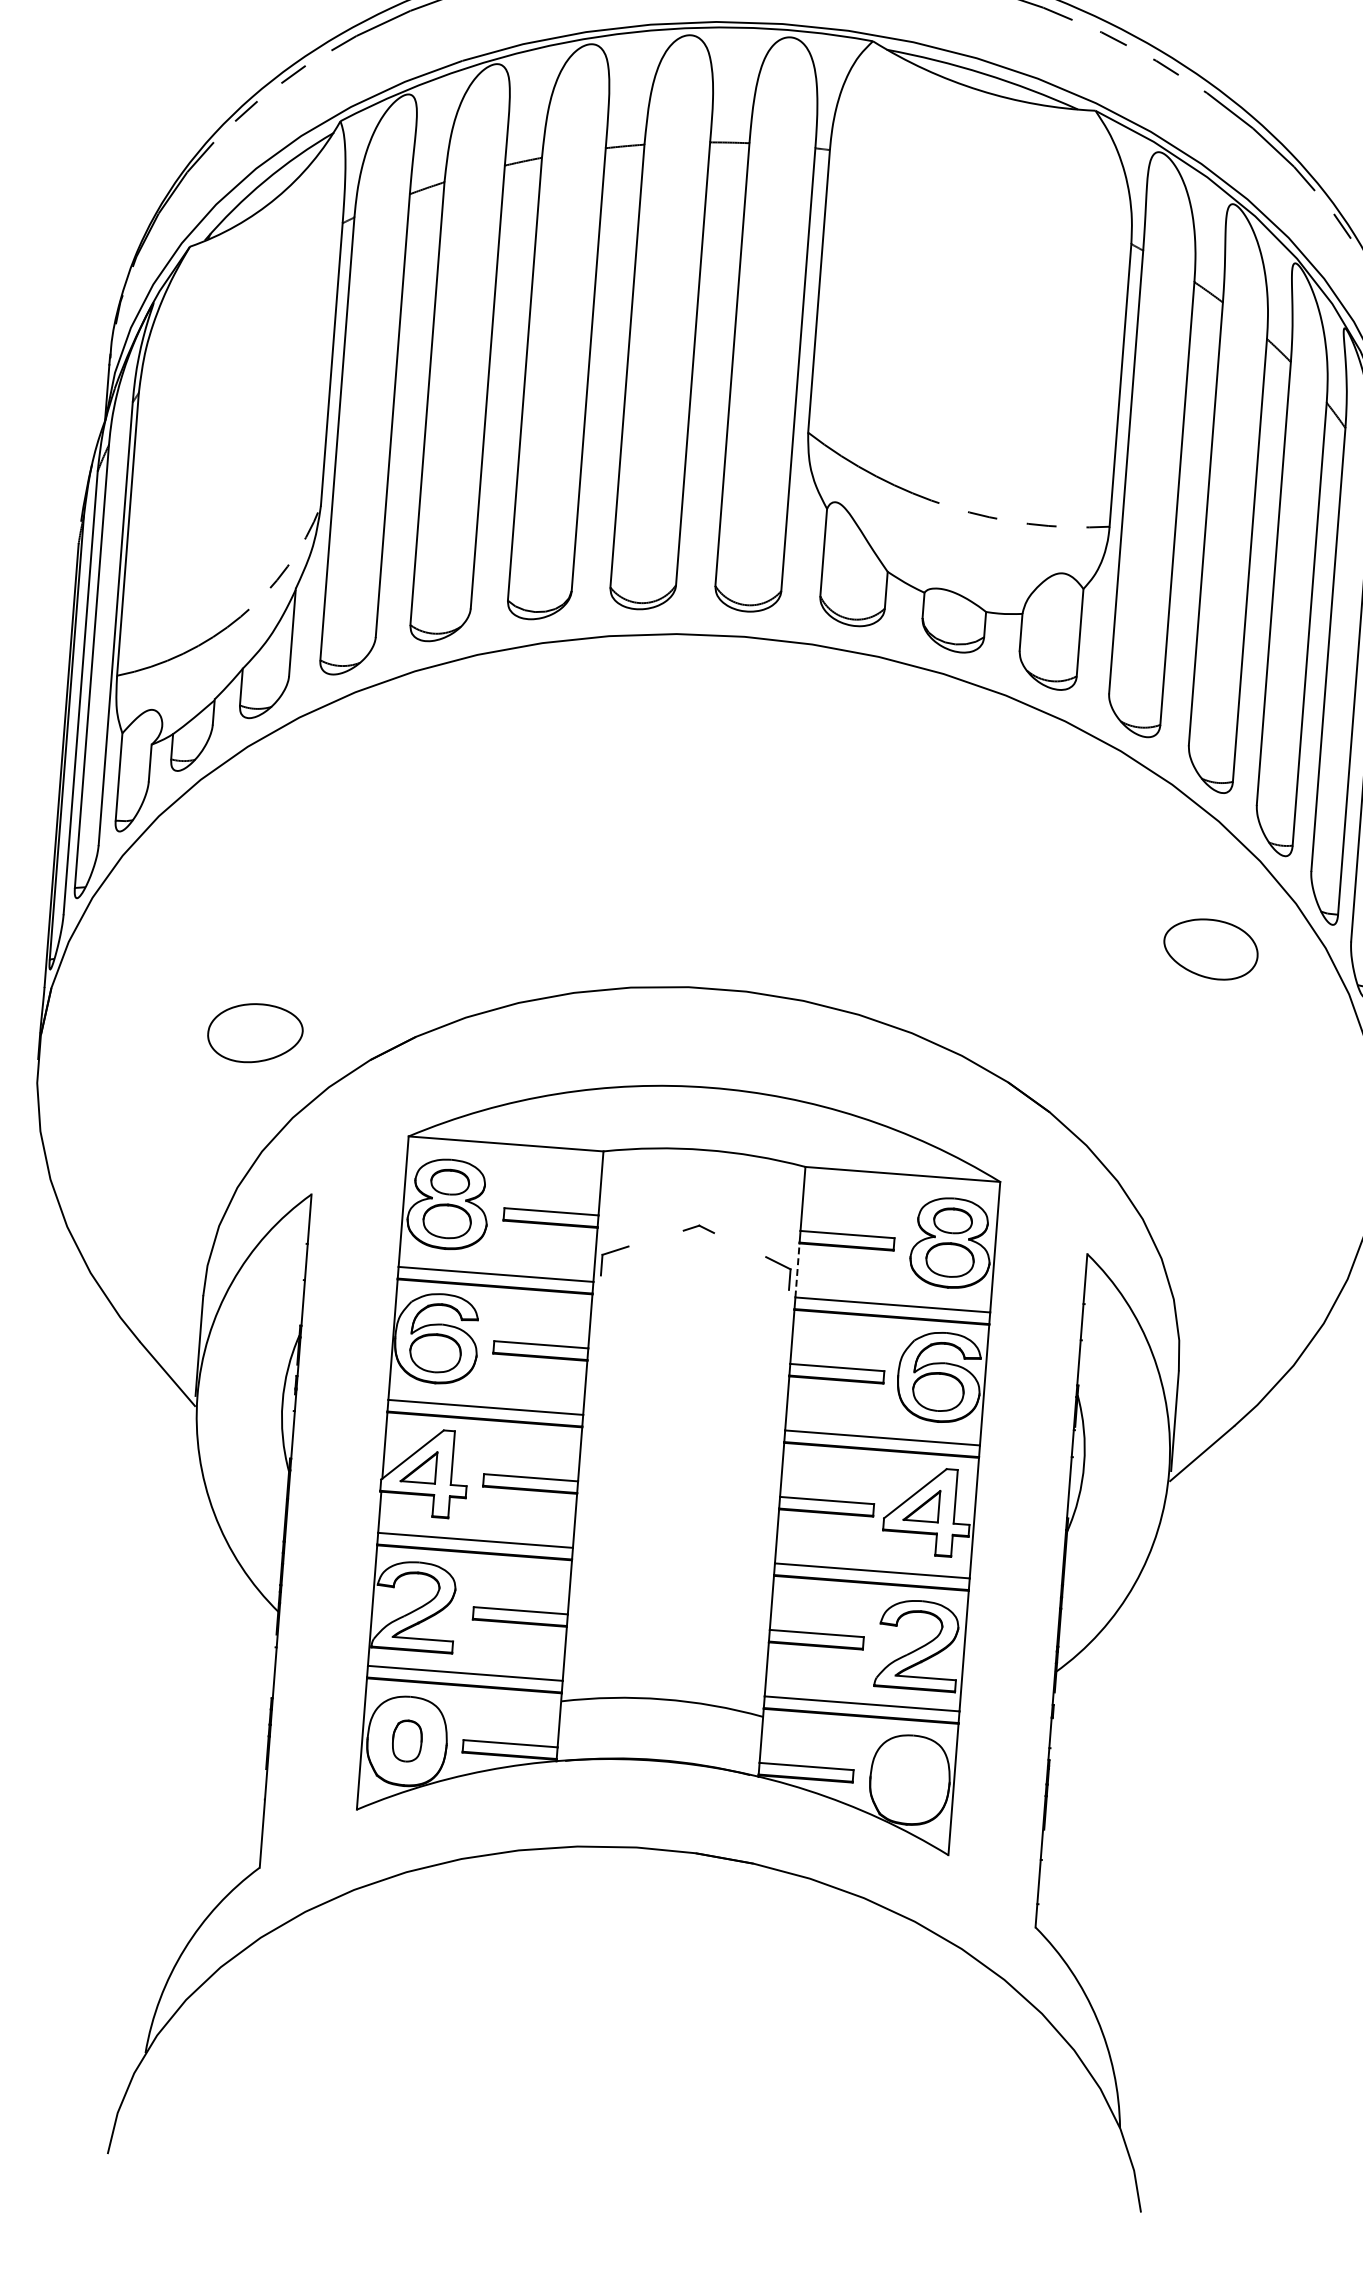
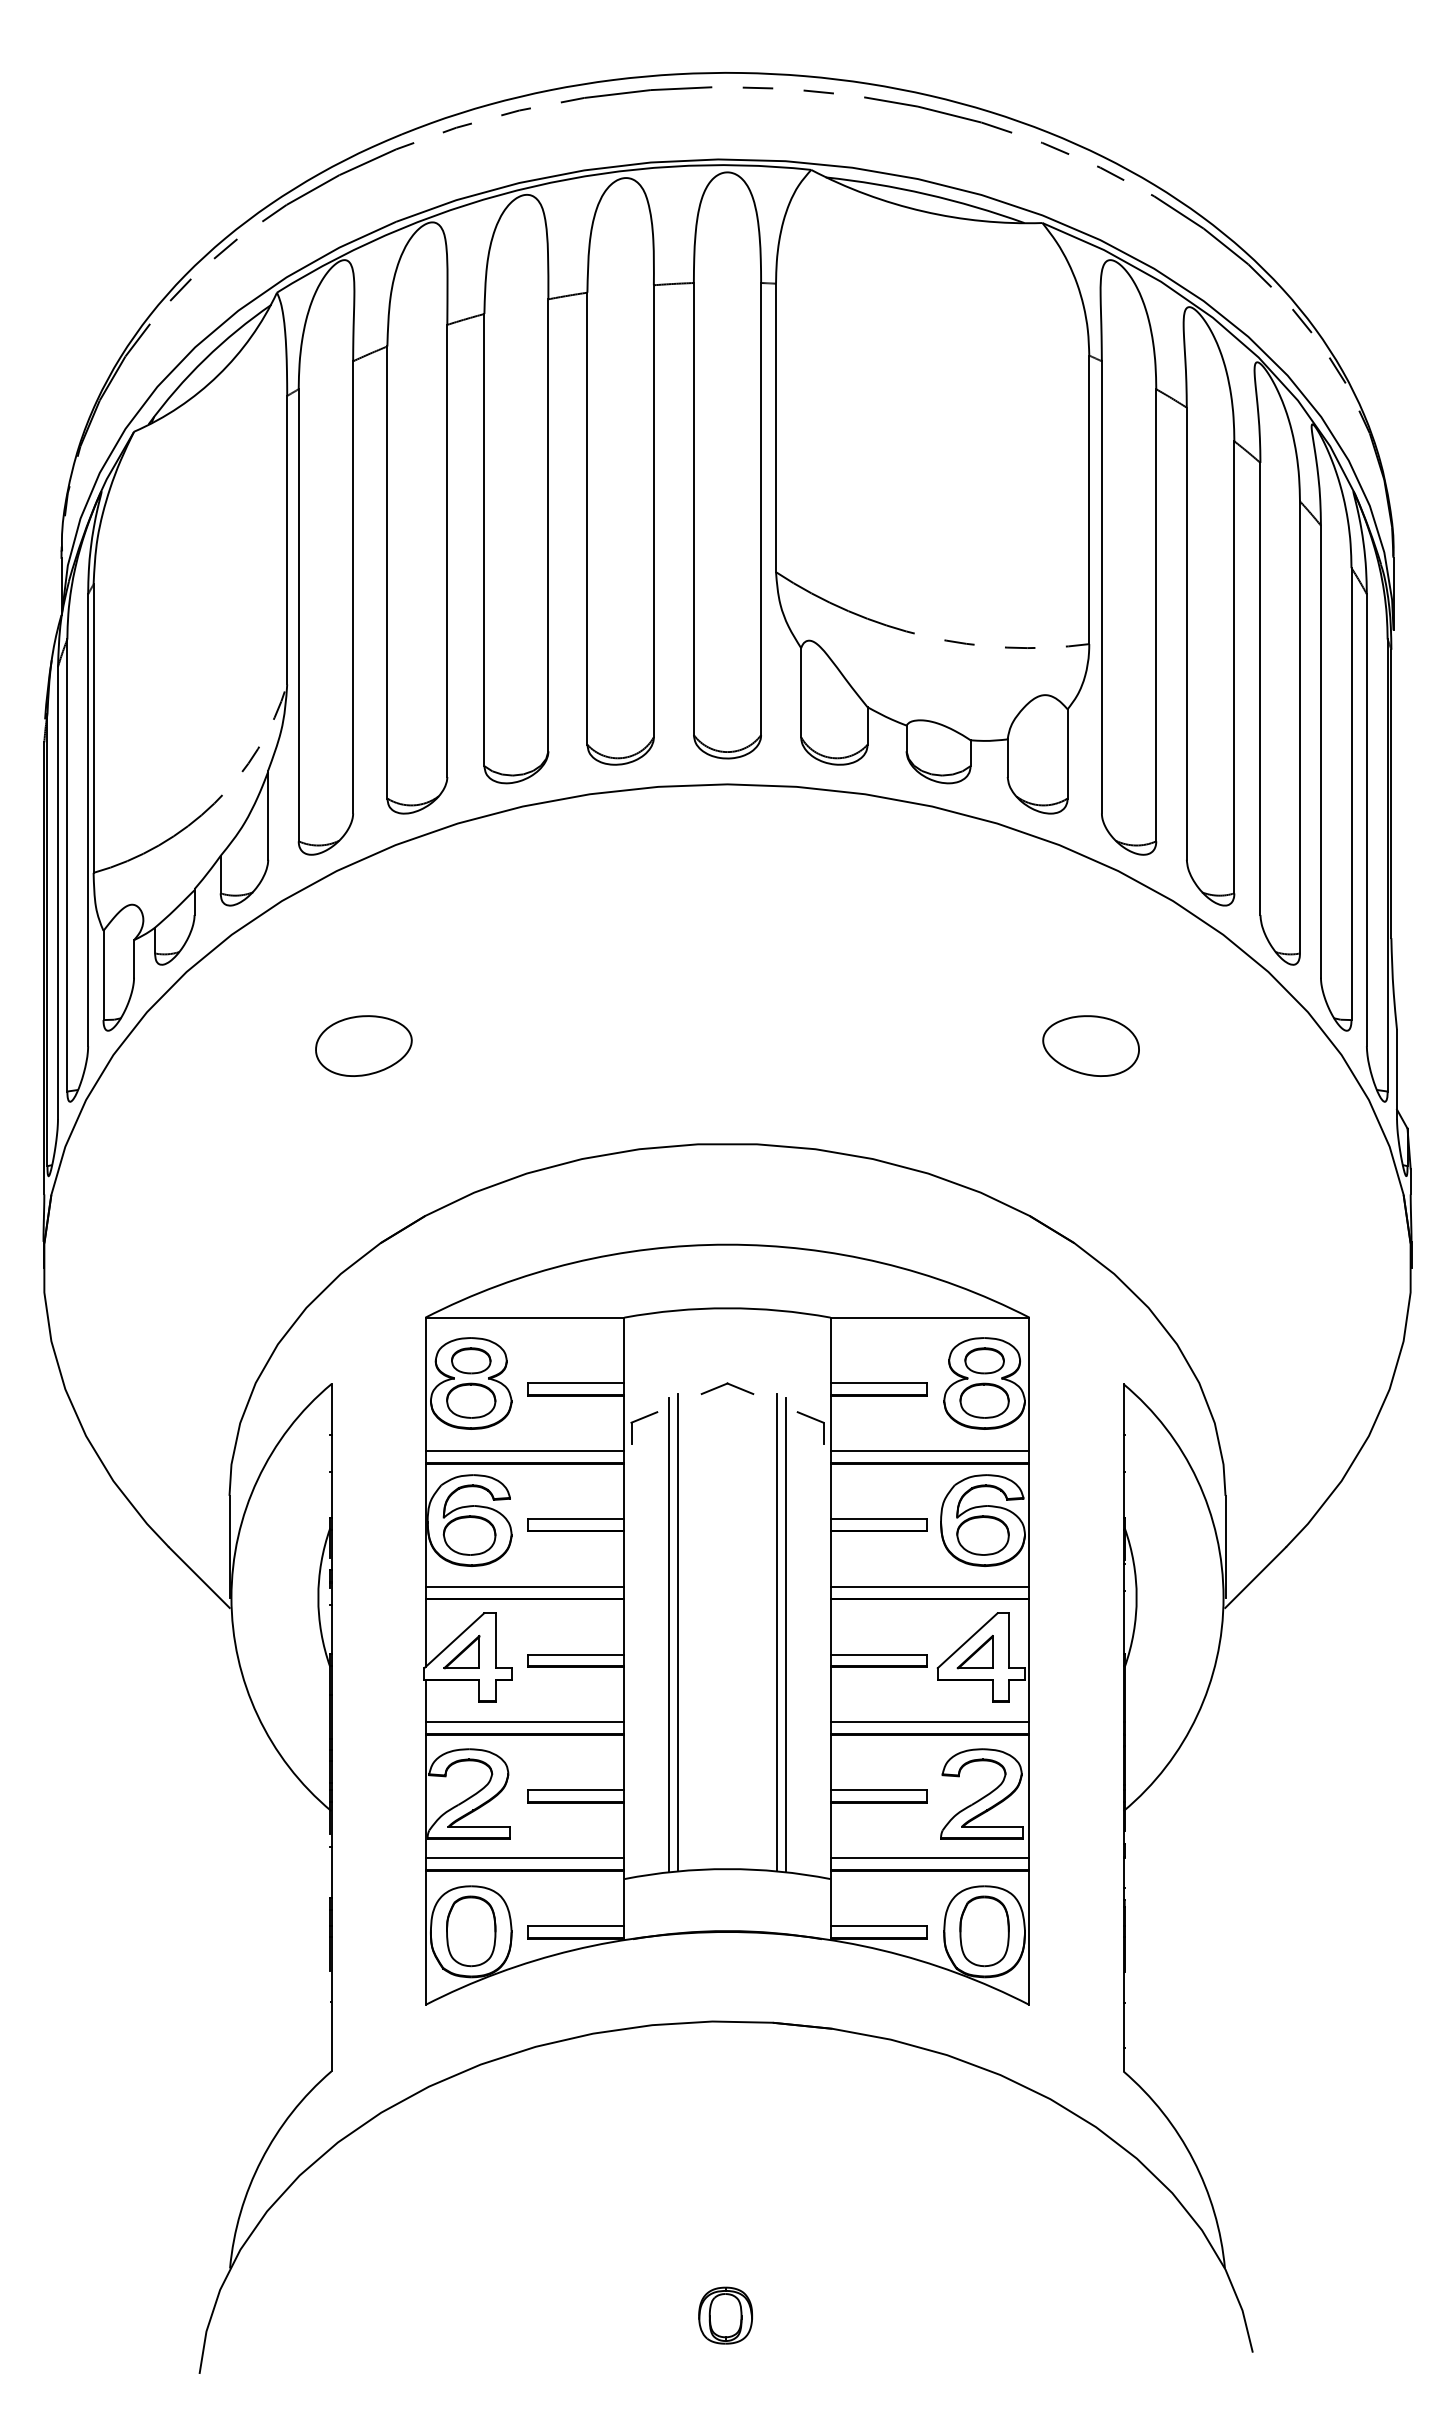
part: (1210, 948) -> (1090, 1045), moved
part: (255, 1032) -> (363, 1045), moved
part: (699, 1228) -> (727, 1388), size x1.67
line: (797, 1270) -> (830, 1423), dashed -> solid
line: (632, 1463) -> (678, 1632), added
line: (623, 1465) -> (669, 1634), added
line: (728, 1471) -> (776, 1632), added
line: (737, 1473) -> (785, 1634), added
part: (407, 1741) -> (471, 1931), size x1.67
part: (909, 1779) -> (984, 1931), added
part: (627, 2136) -> (725, 2315), added

